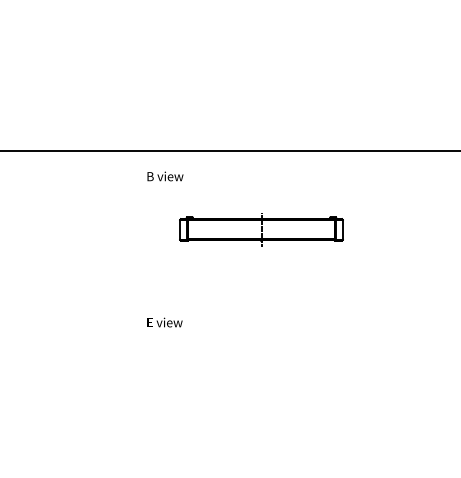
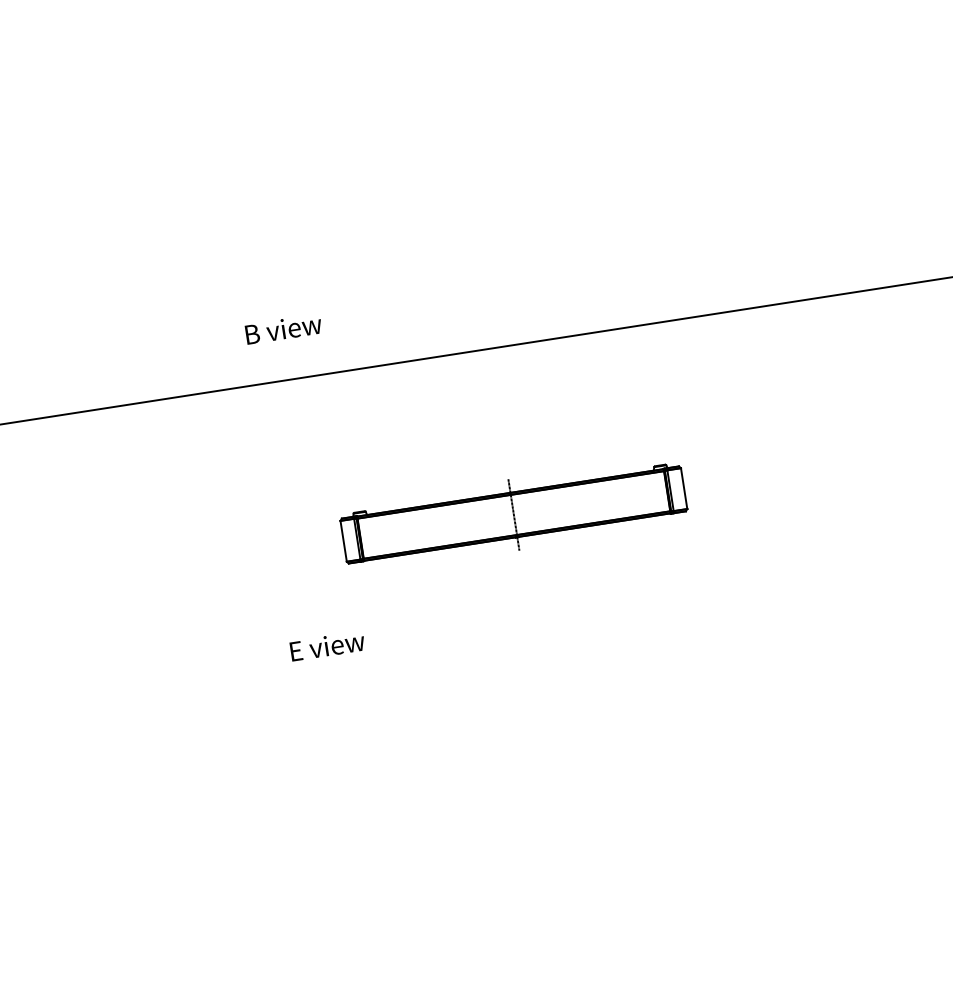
text: (165, 176) -> (283, 329), moved
text: (164, 322) -> (326, 646), moved

